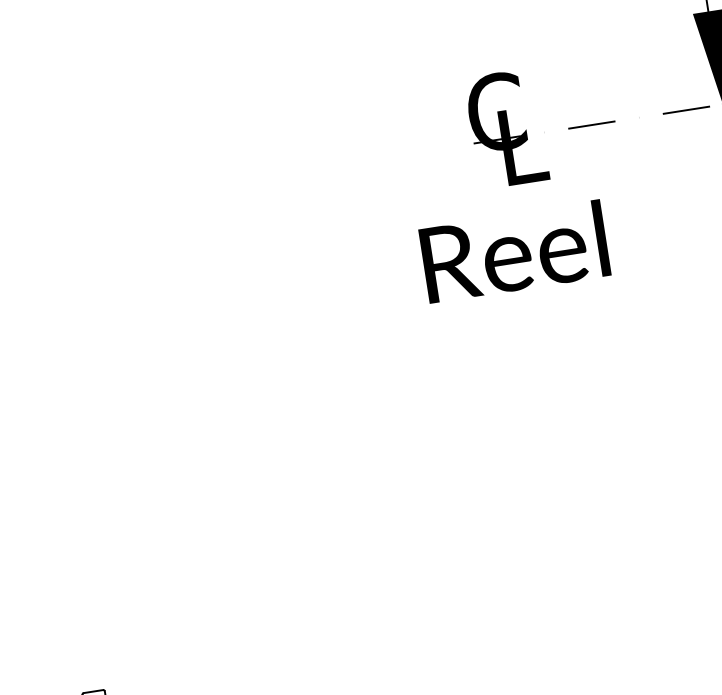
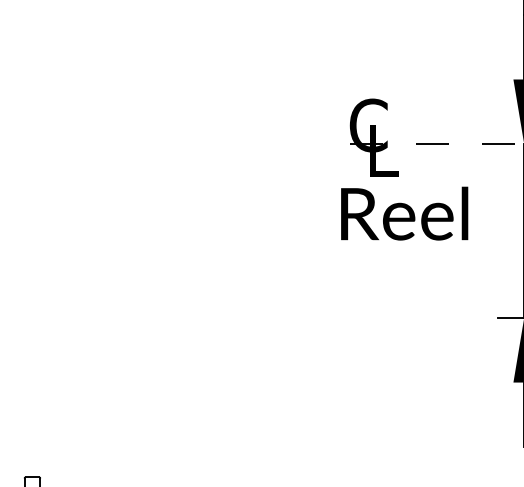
text: (514, 251) -> (404, 213), moved

